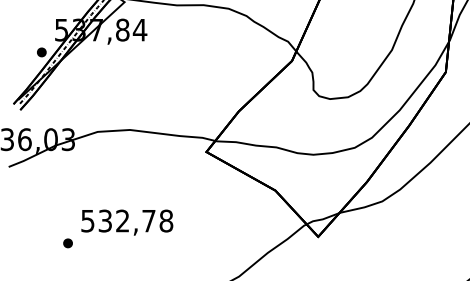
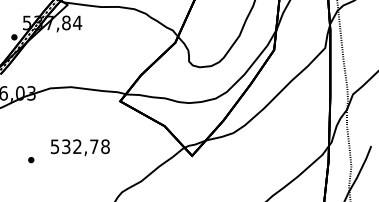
text: (125, 222) -> (79, 147), moved

